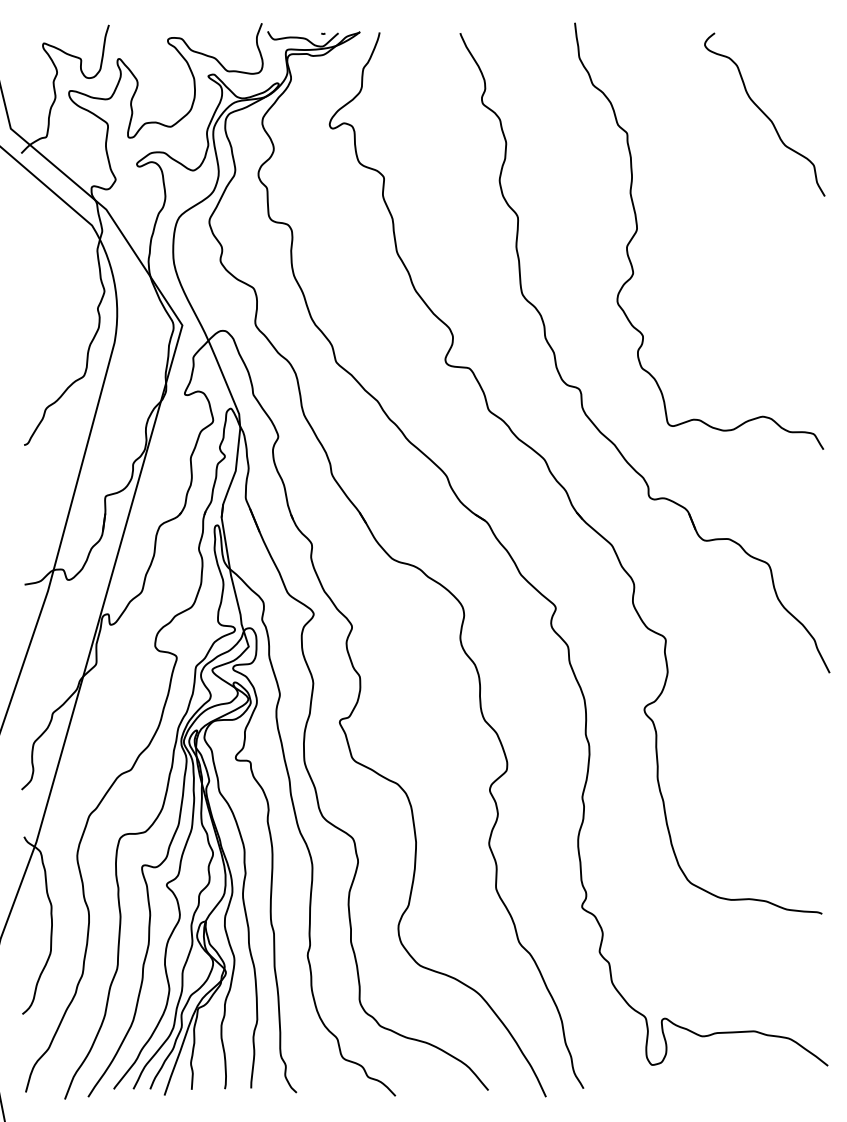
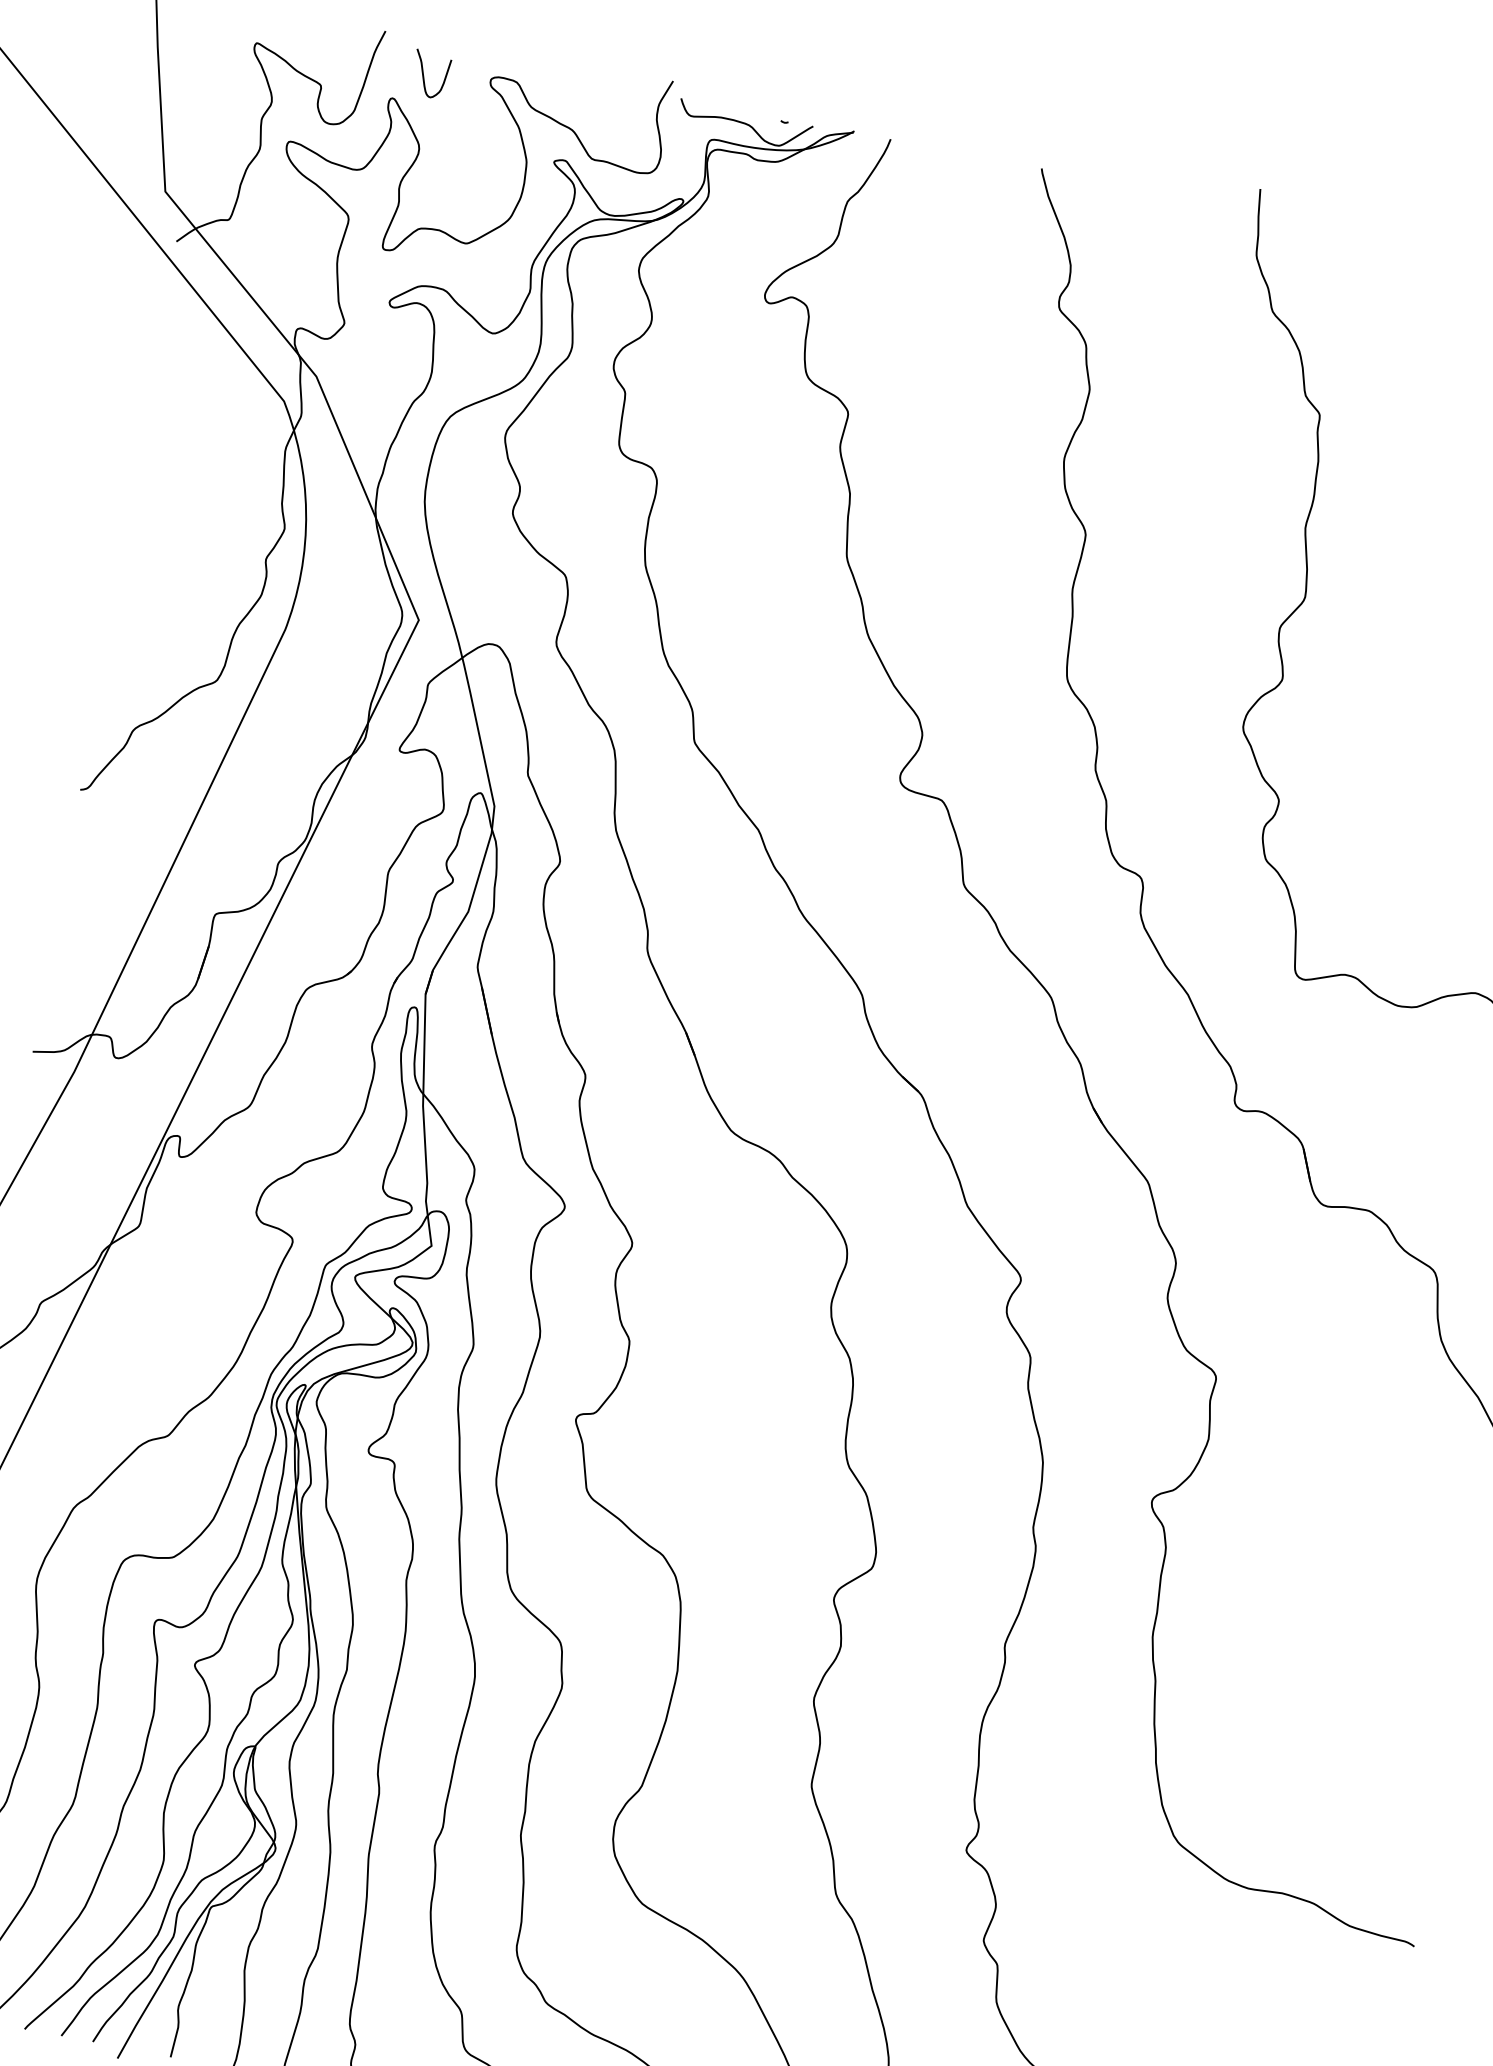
curve: (133, 43) -> (425, 74), added

